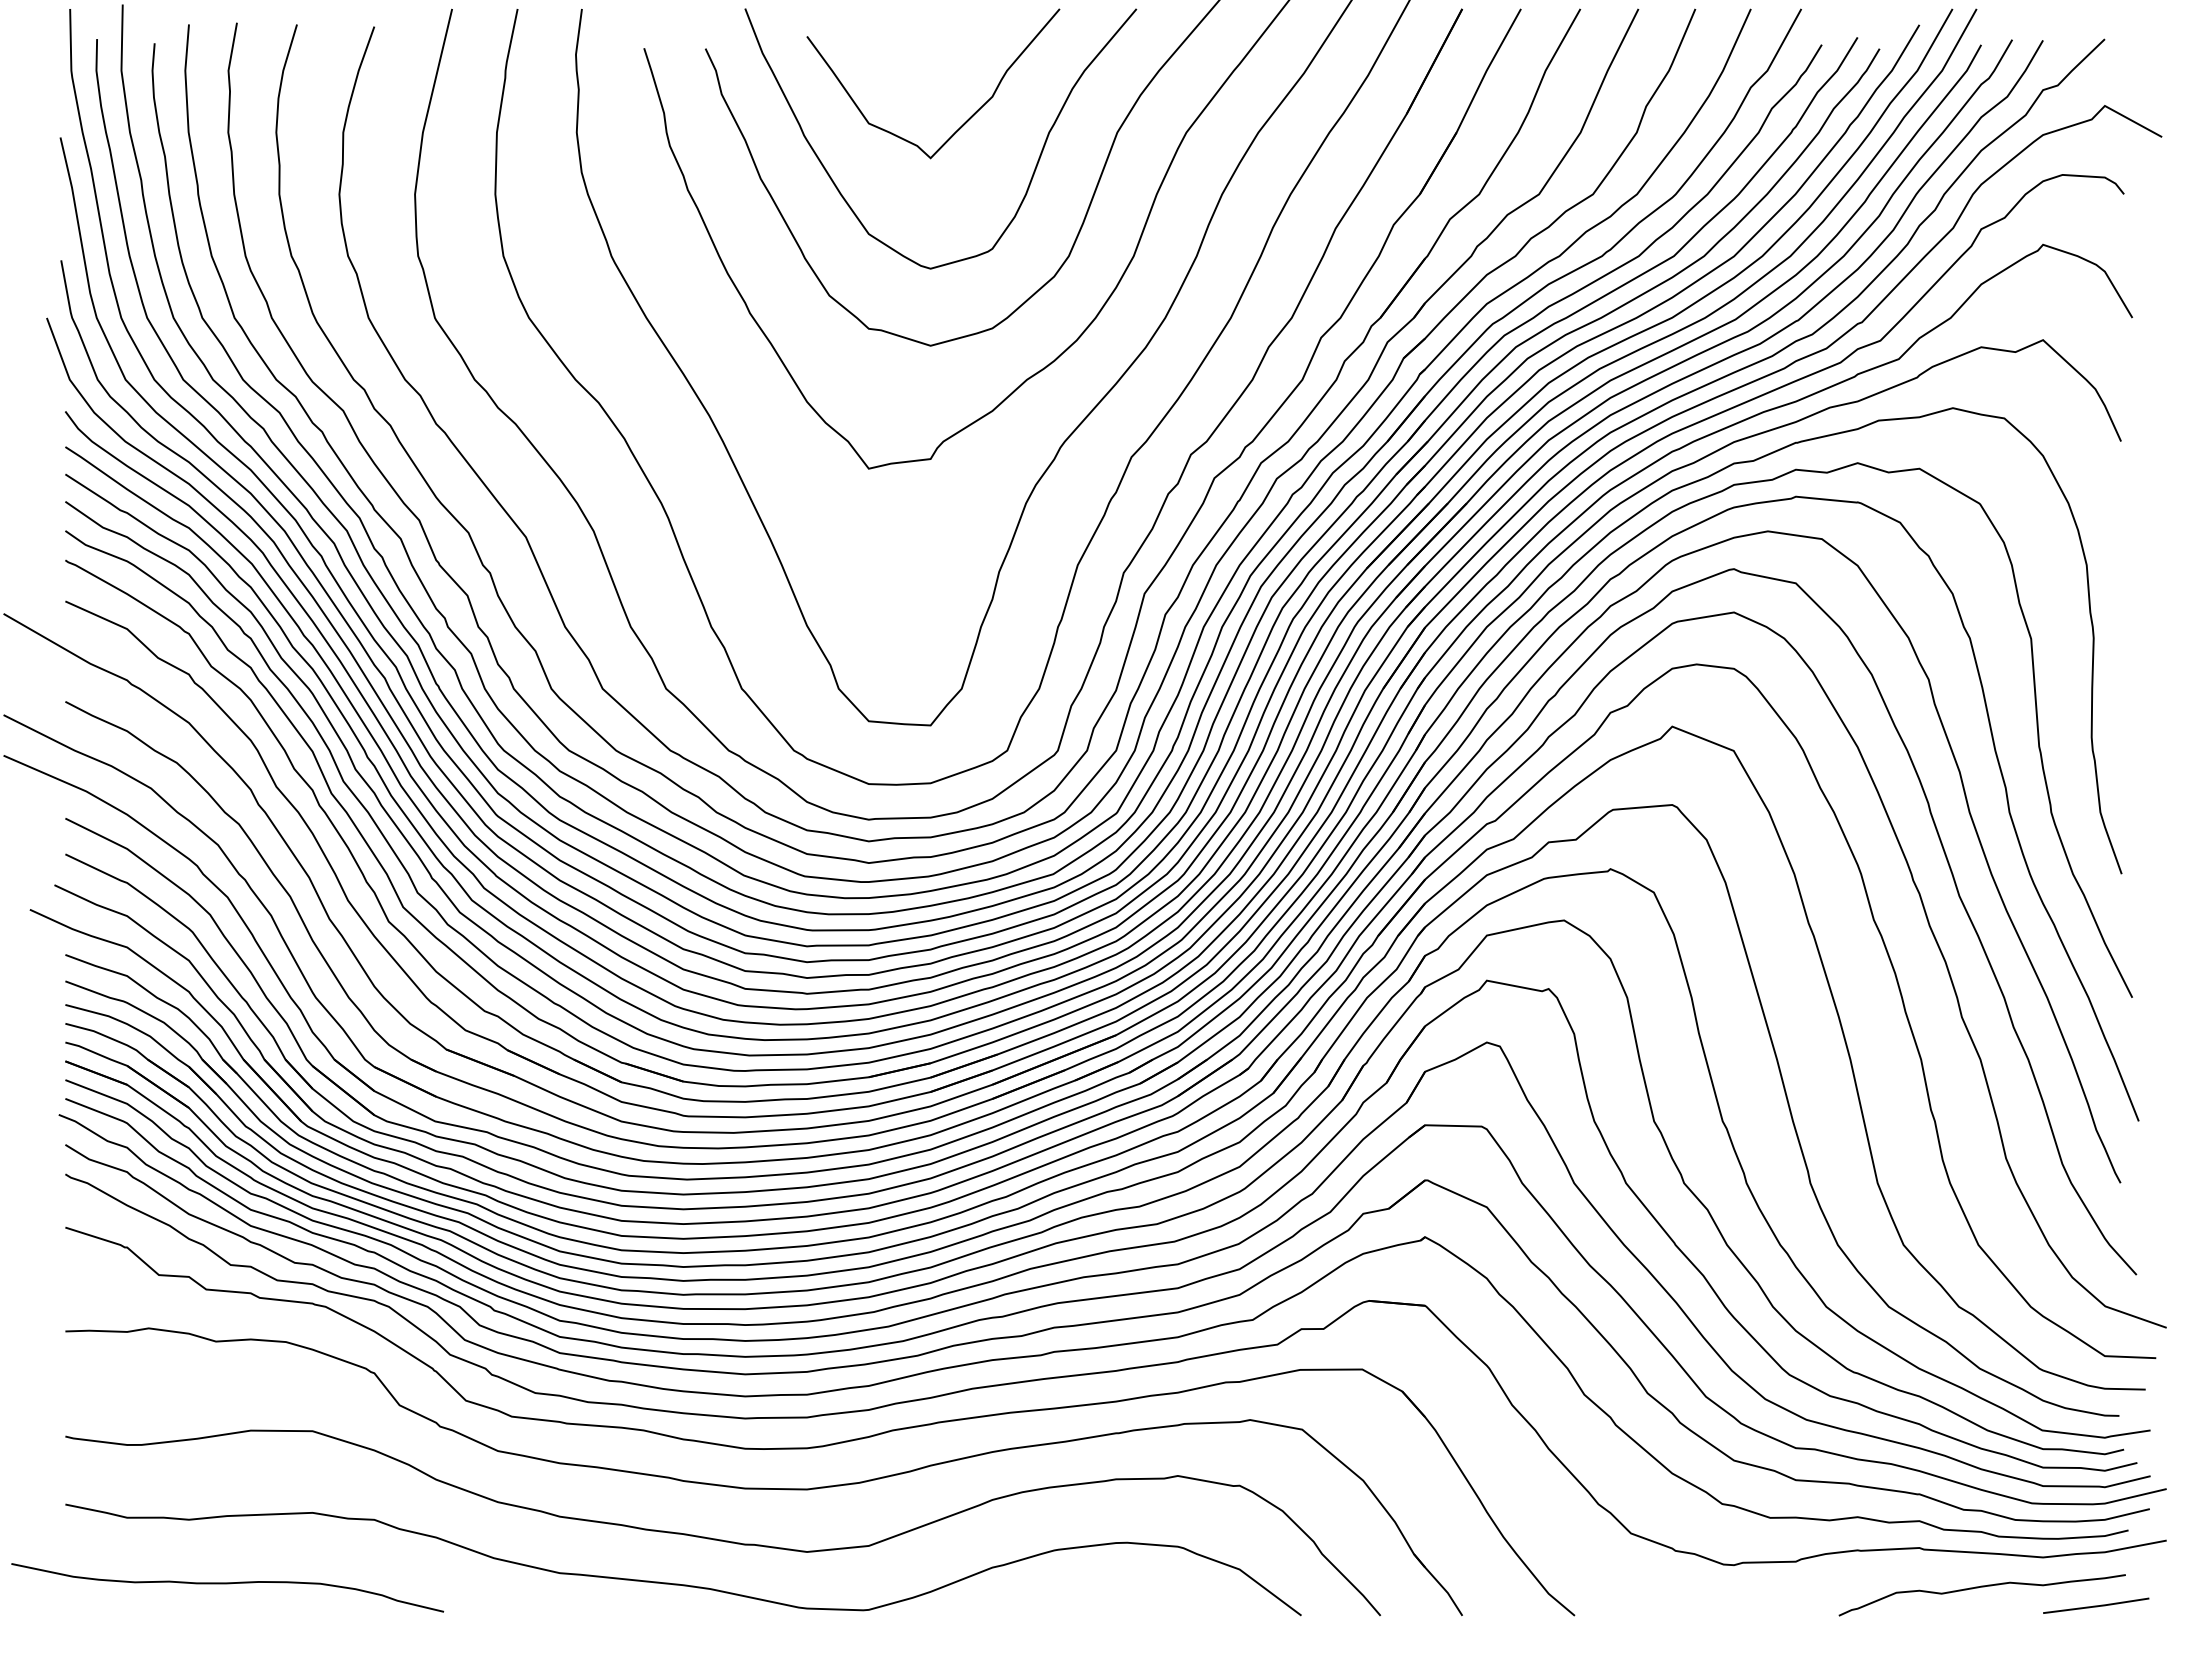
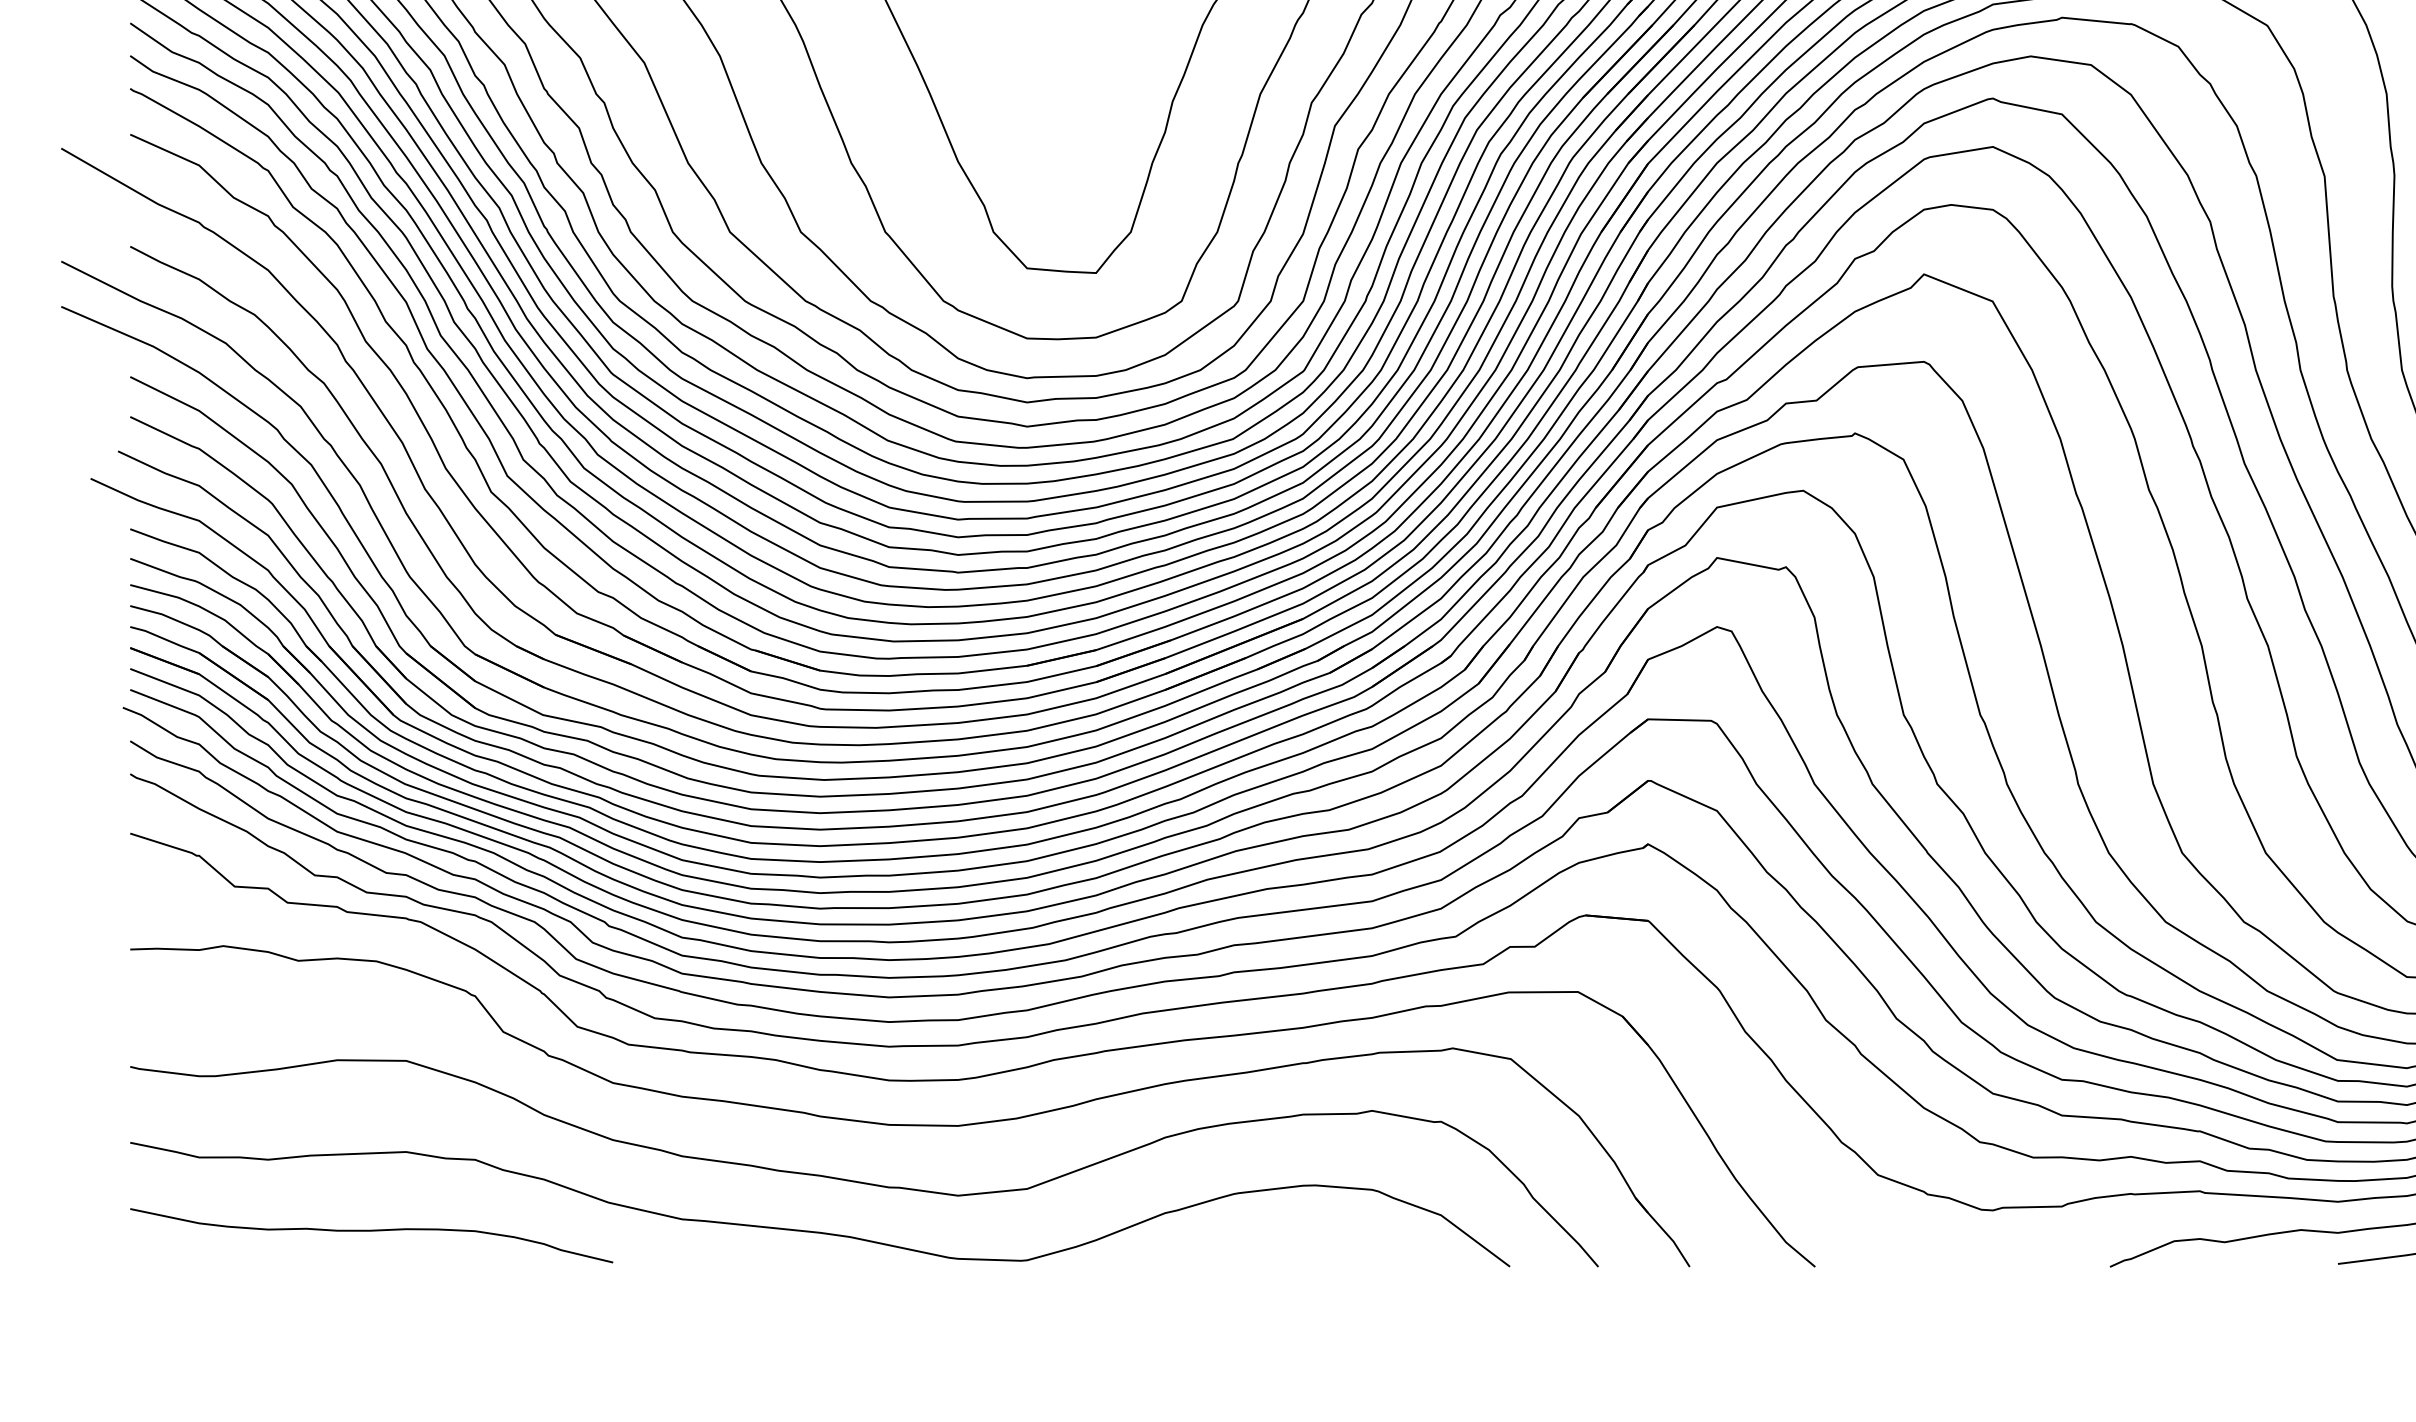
curve: (227, 1584) -> (371, 1231), moved

